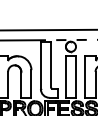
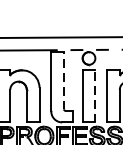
line: (51, 64) -> (64, 80), solid -> dashed
line: (76, 77) -> (95, 96), solid -> dashed

